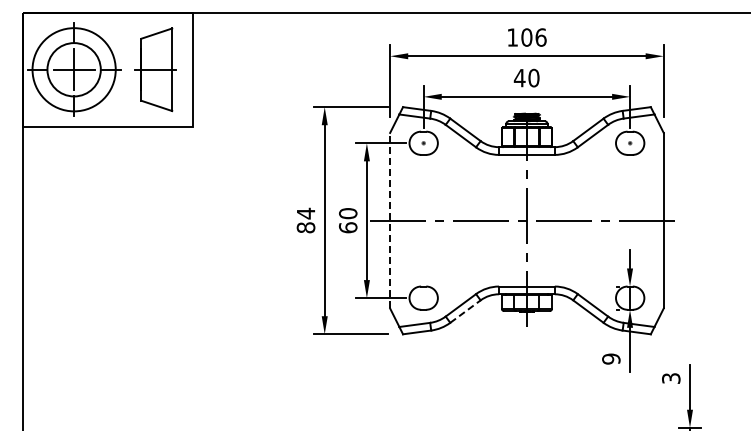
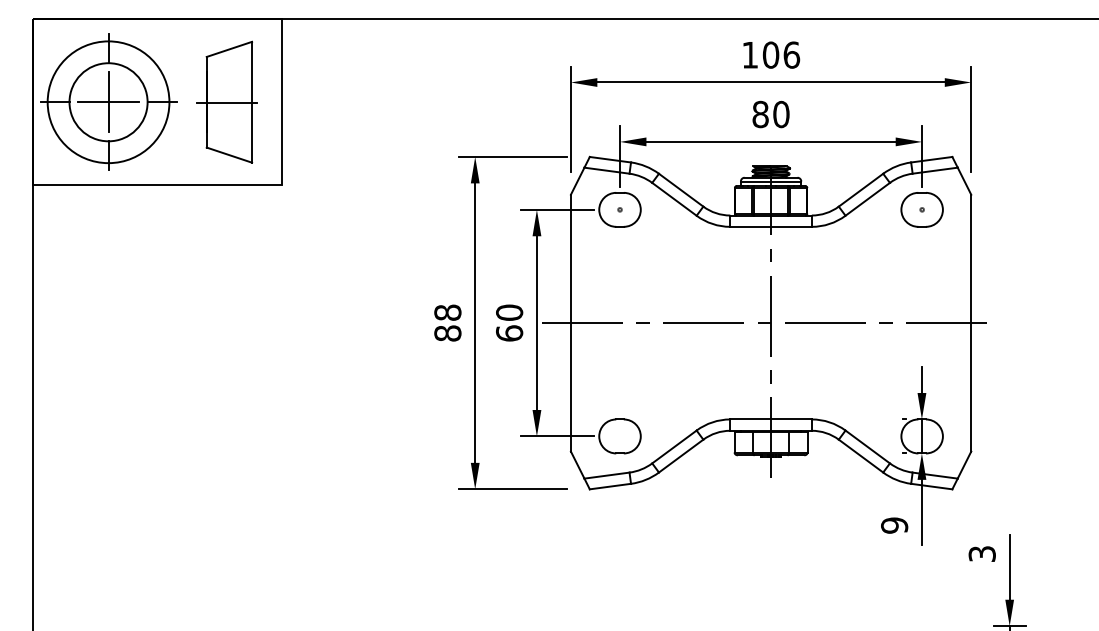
text: (519, 77) -> (760, 113), 40 -> 80
text: (305, 213) -> (447, 312), 84 -> 88
line: (390, 220) -> (571, 322), dashed -> solid
line: (465, 311) -> (681, 455), dashed -> solid

